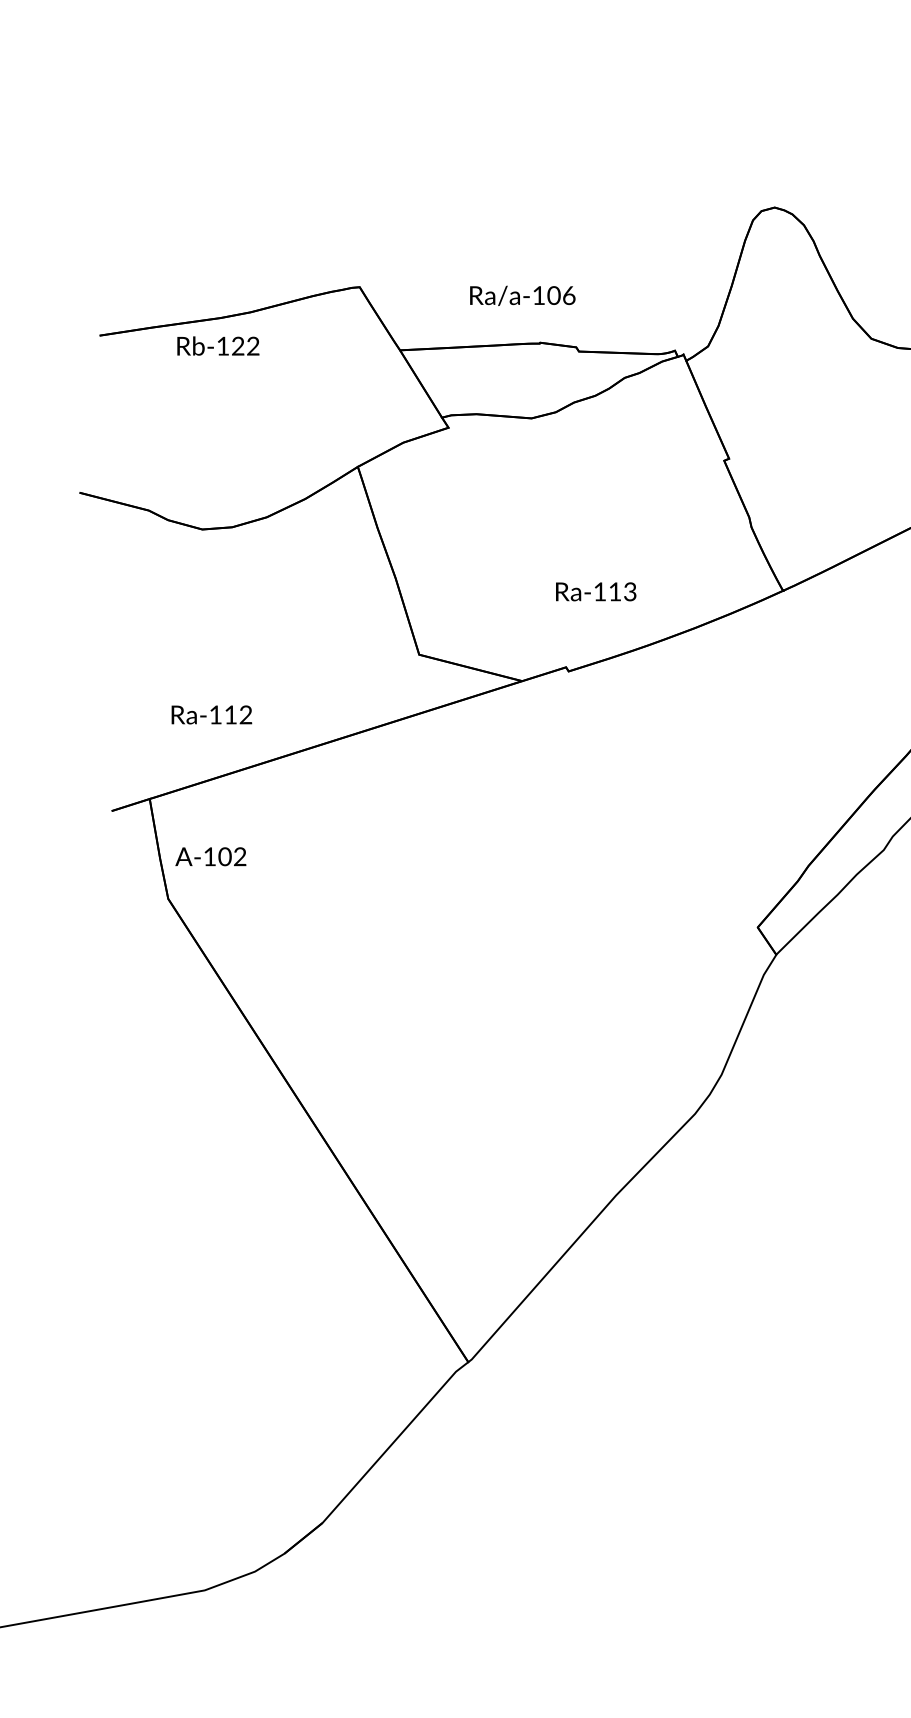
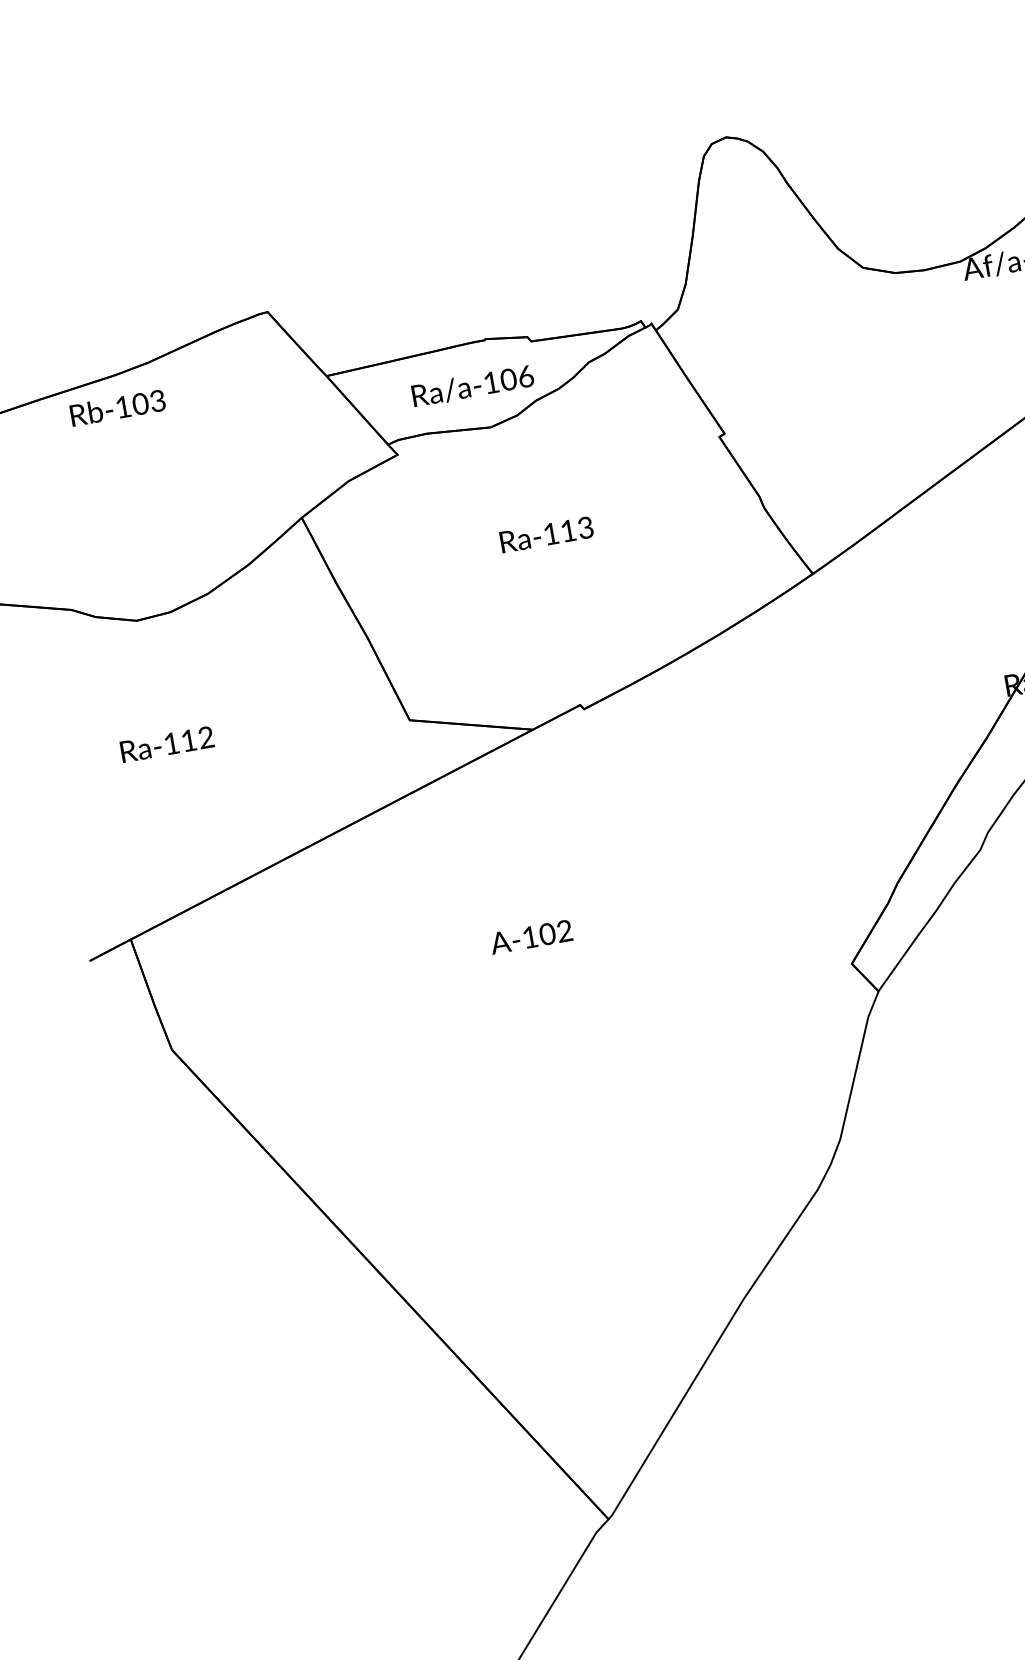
text: (522, 295) -> (472, 385), moved
text: (245, 346) -> (149, 402), Rb-122 -> Rb-103
text: (596, 591) -> (547, 534), moved
text: (211, 714) -> (166, 743), moved
text: (210, 856) -> (530, 936), moved

